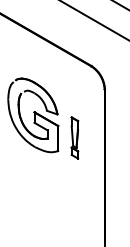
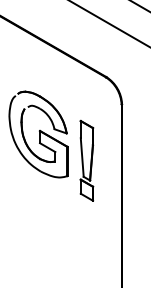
part: (74, 137) -> (86, 160), size x1.67

